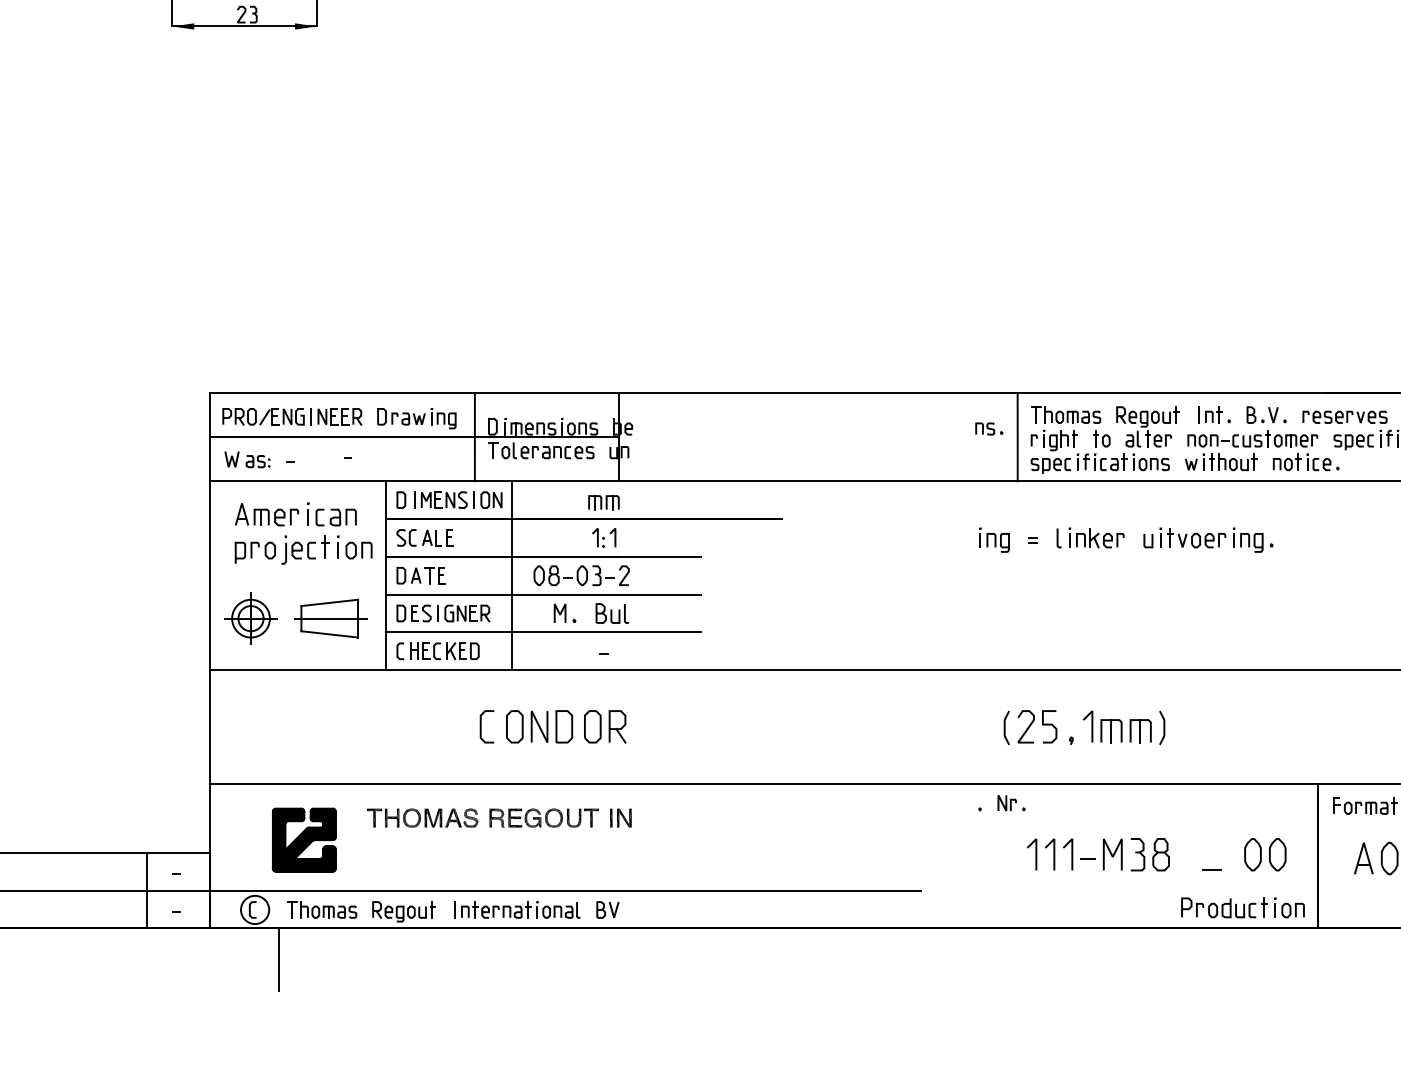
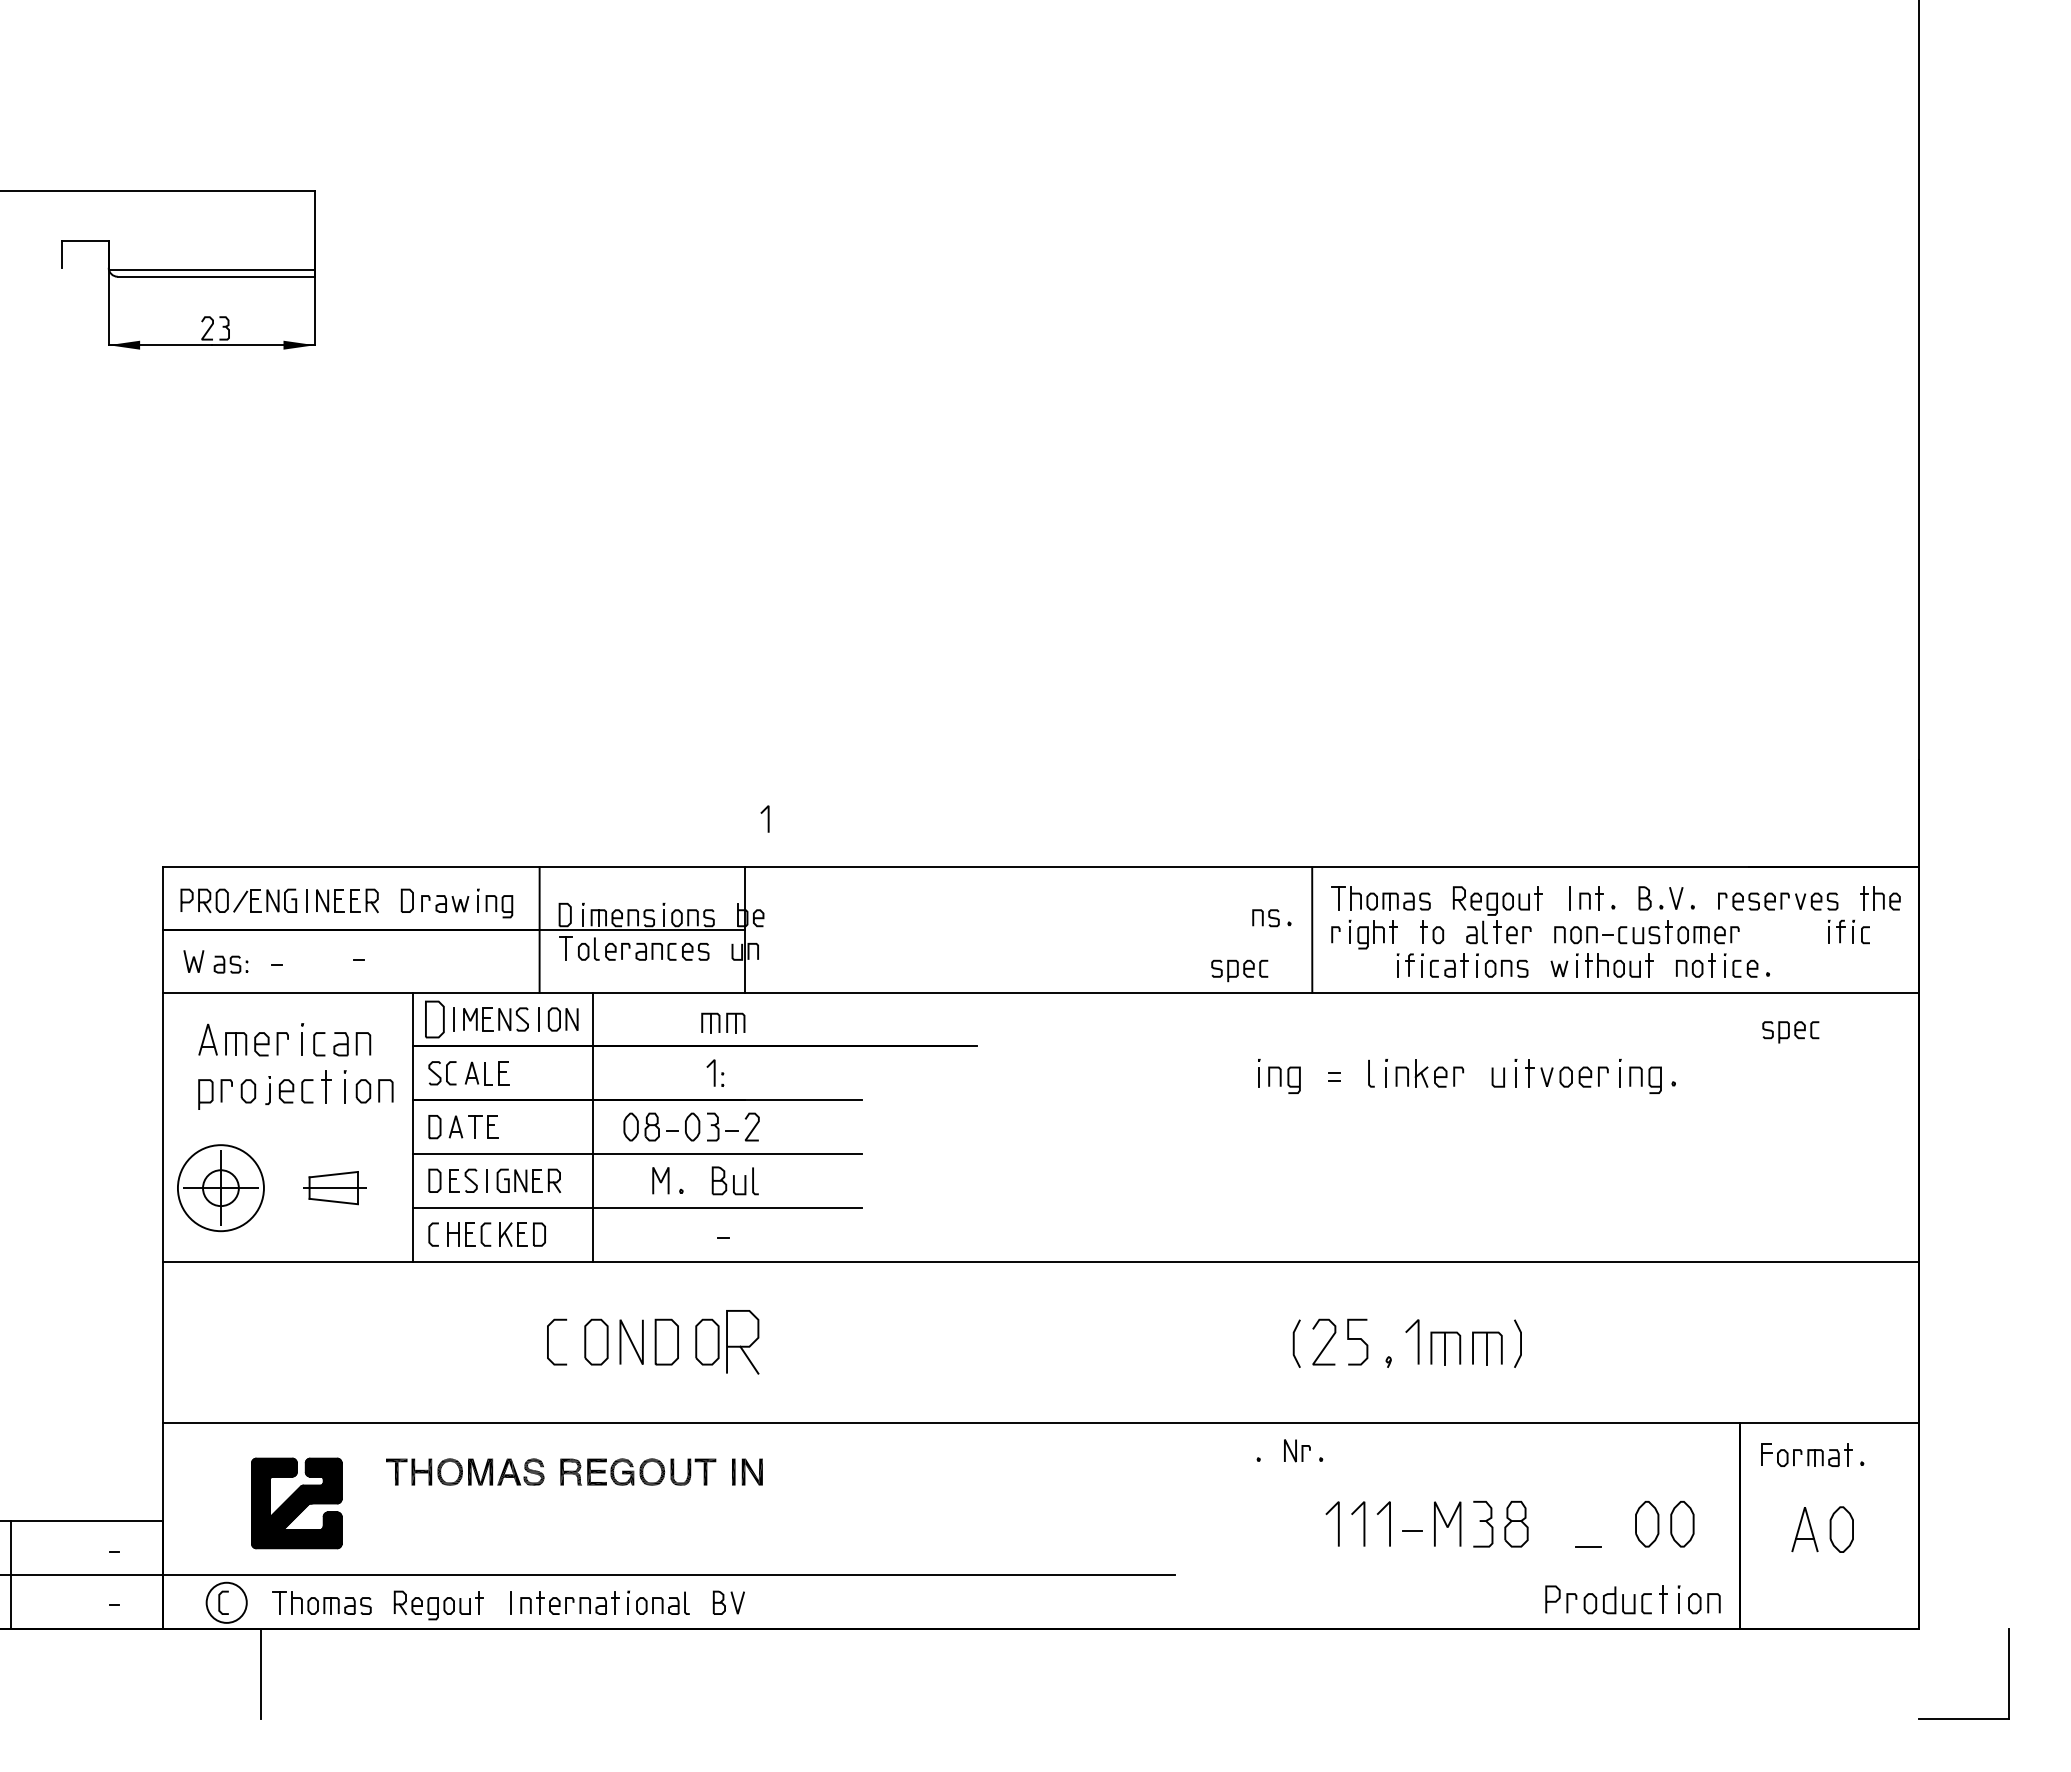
part: (1353, 442) -> (1790, 1032), moved
part: (1050, 465) -> (1239, 970), moved
part: (401, 500) -> (434, 1019), size x1.6
line: (614, 537) -> (767, 818), moved
part: (283, 550) -> (267, 1090), size x0.7
circle: (250, 618) -> (220, 1188), size x1.6
part: (330, 618) -> (334, 1187), size x0.6
part: (617, 726) -> (742, 1341), size x1.4
line: (146, 890) -> (10, 1575), moved

